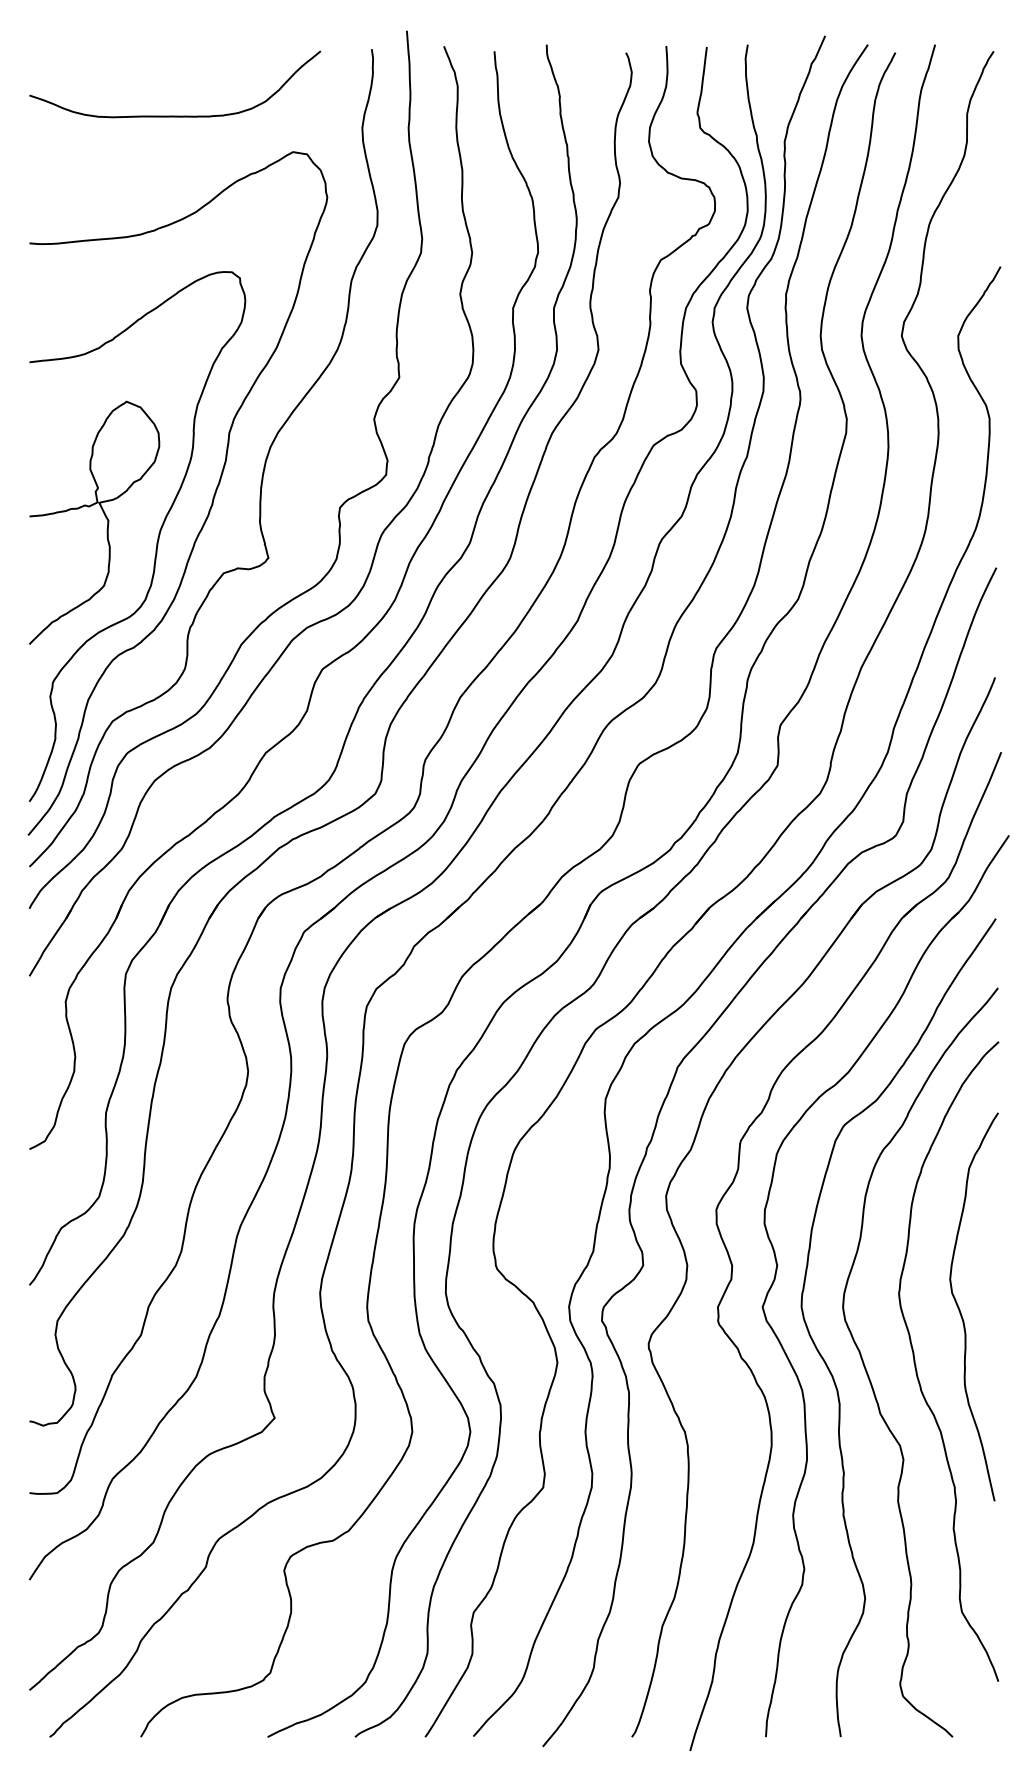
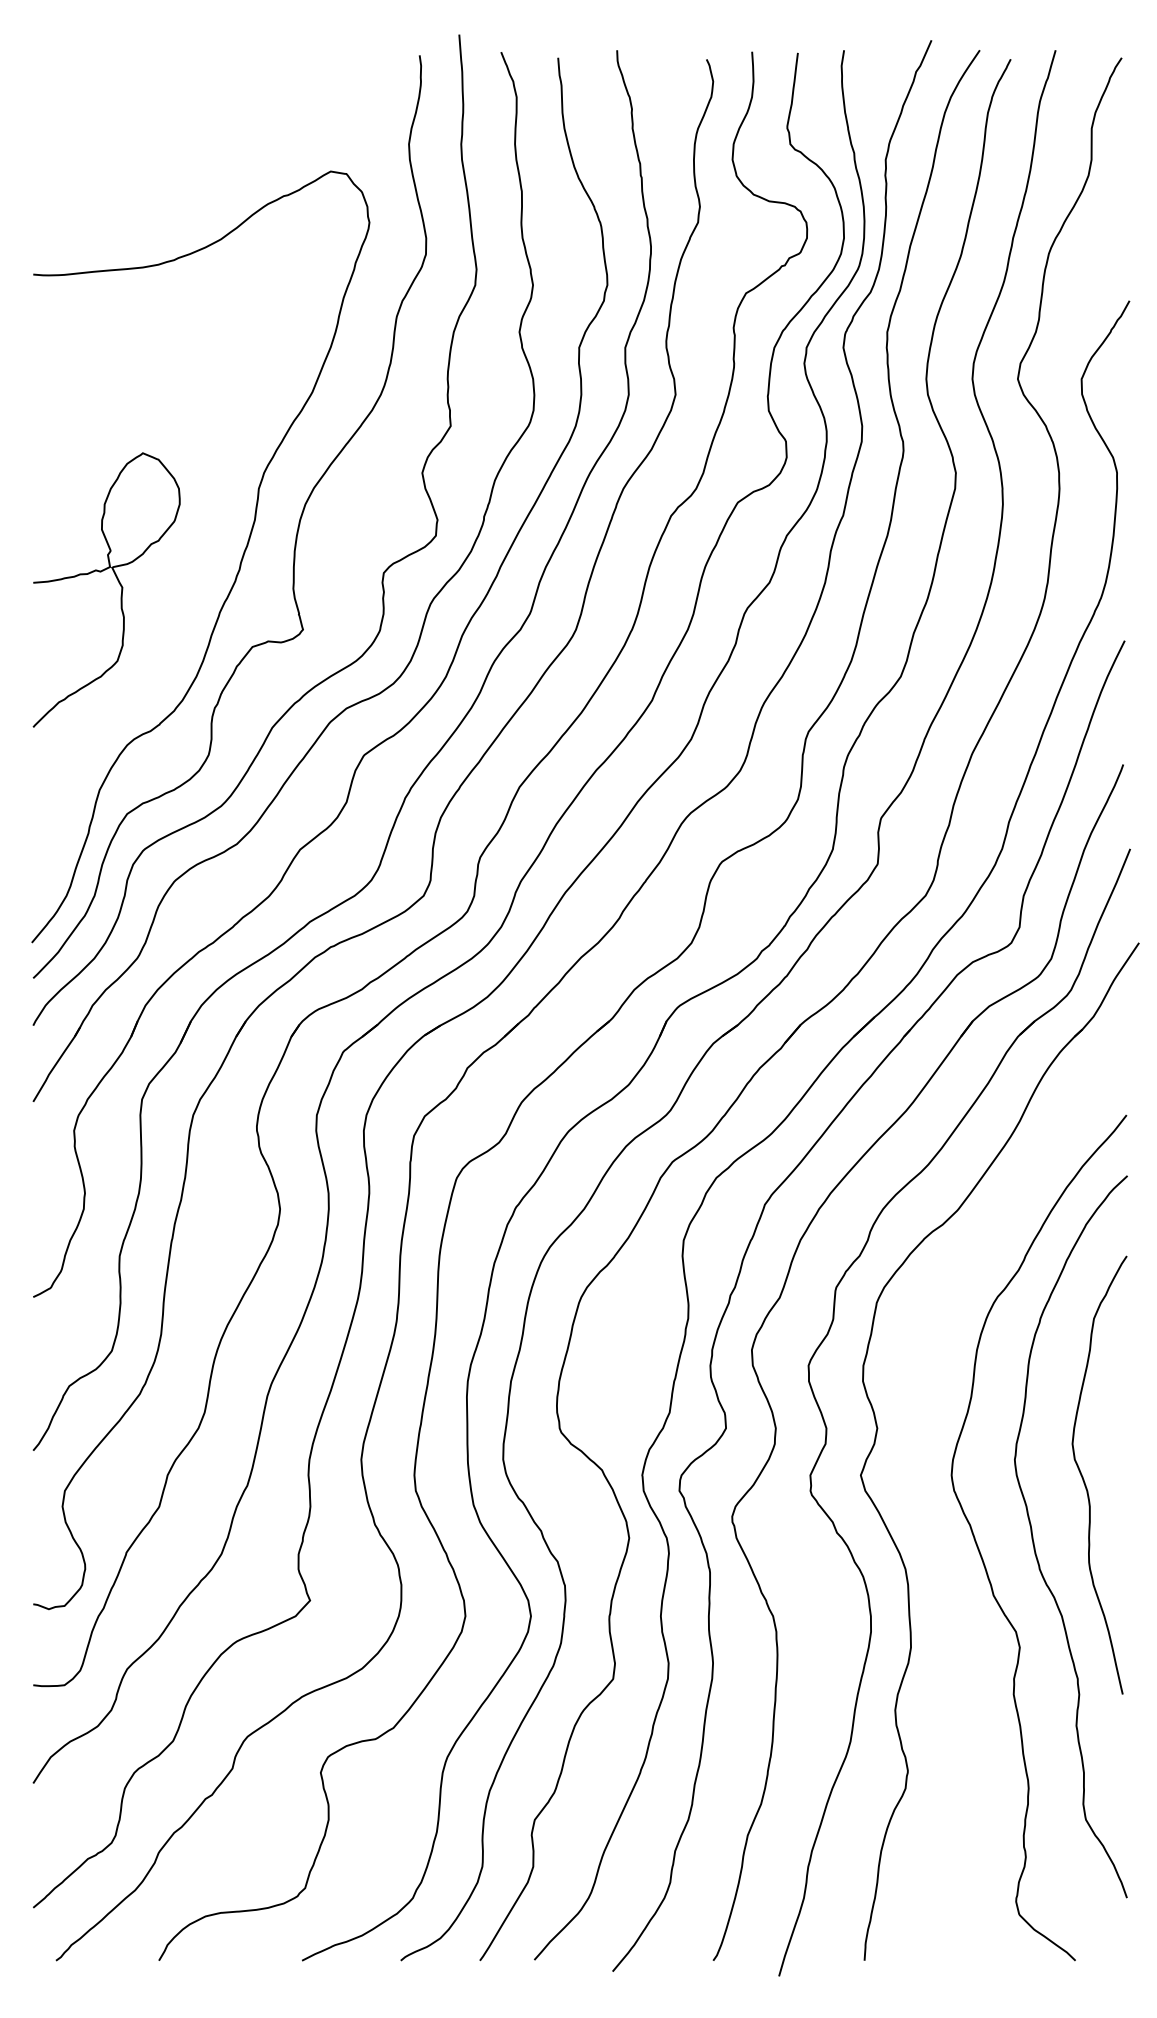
curve: (175, 115) -> (198, 130), removed
curve: (156, 542) -> (176, 612), removed
curve: (826, 1362) -> (932, 1537), removed

